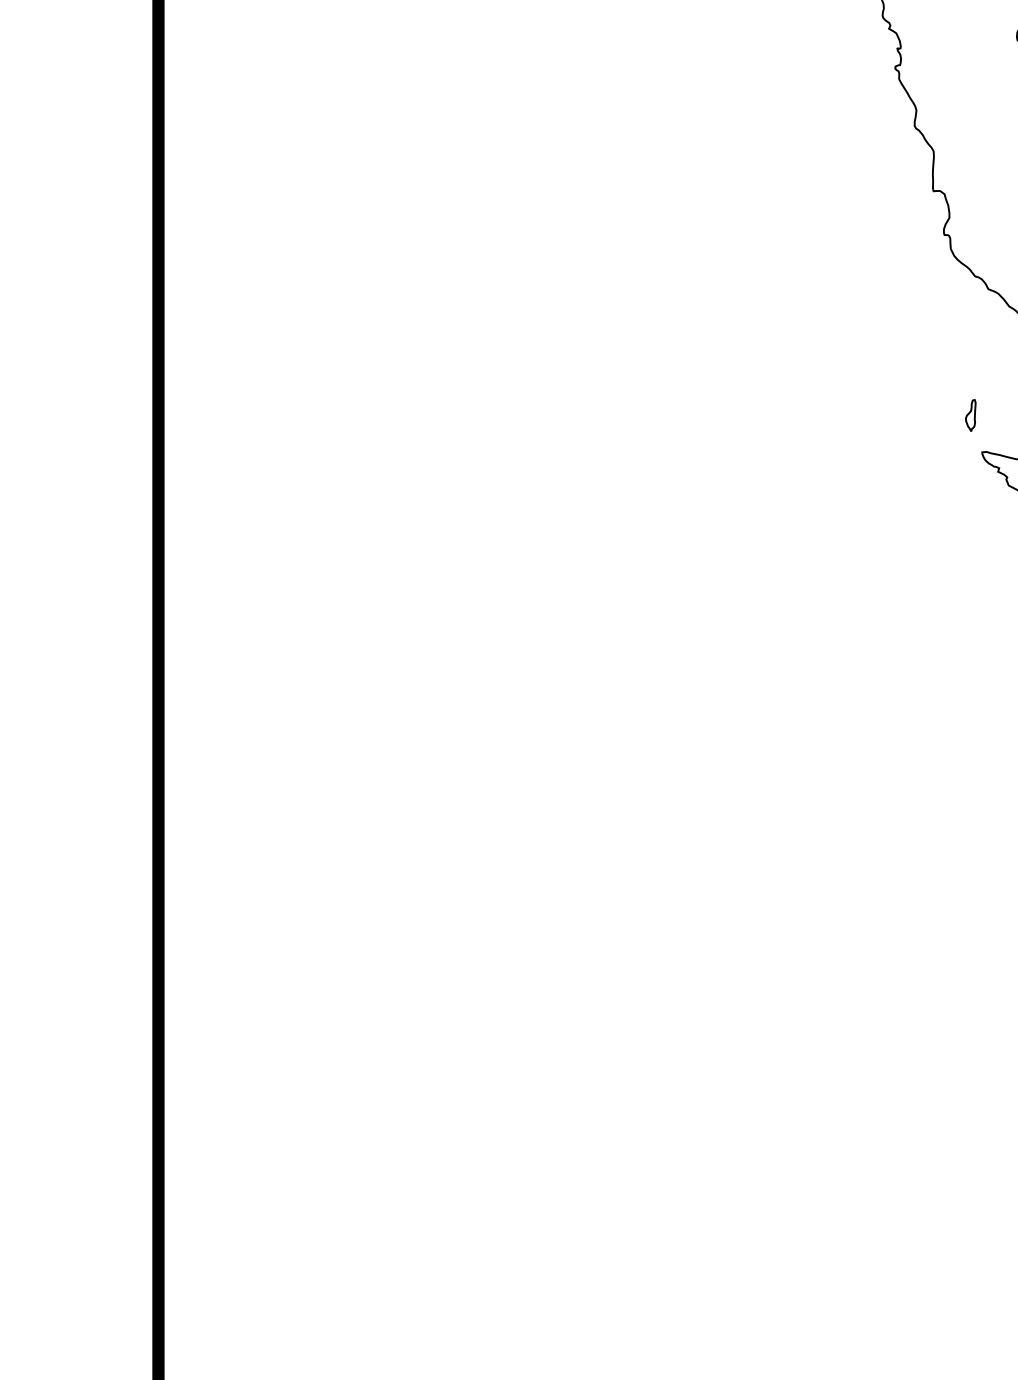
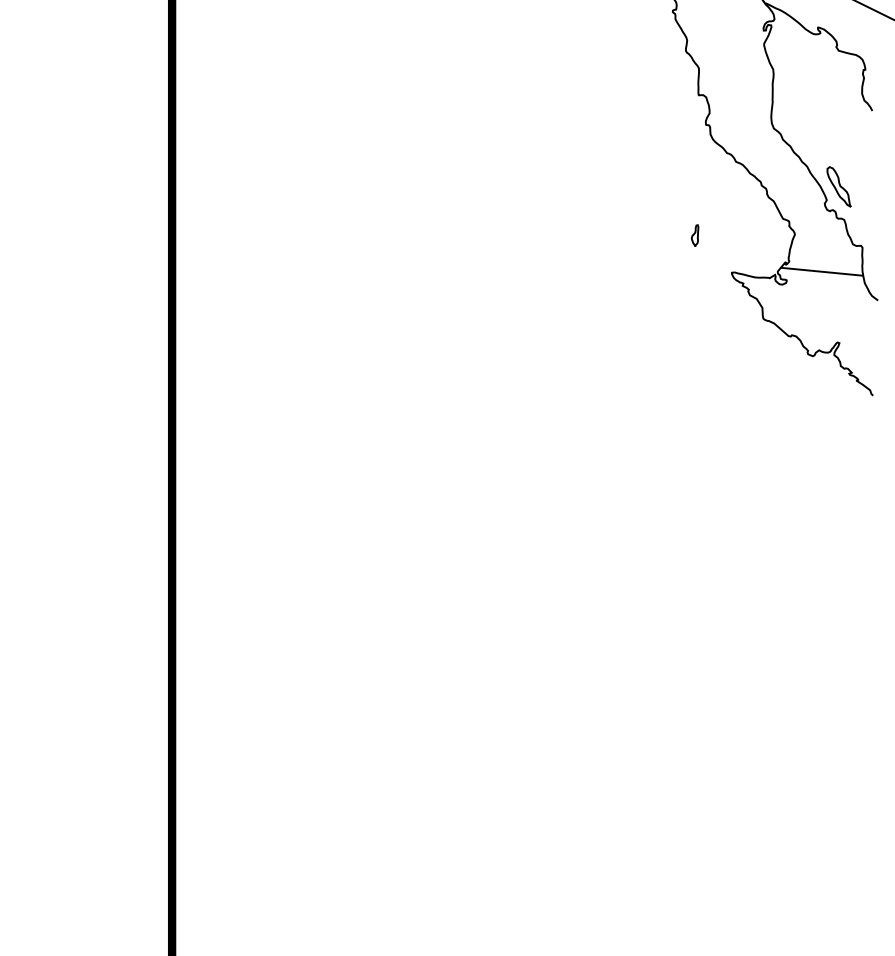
part: (971, 415) -> (695, 235), moved

